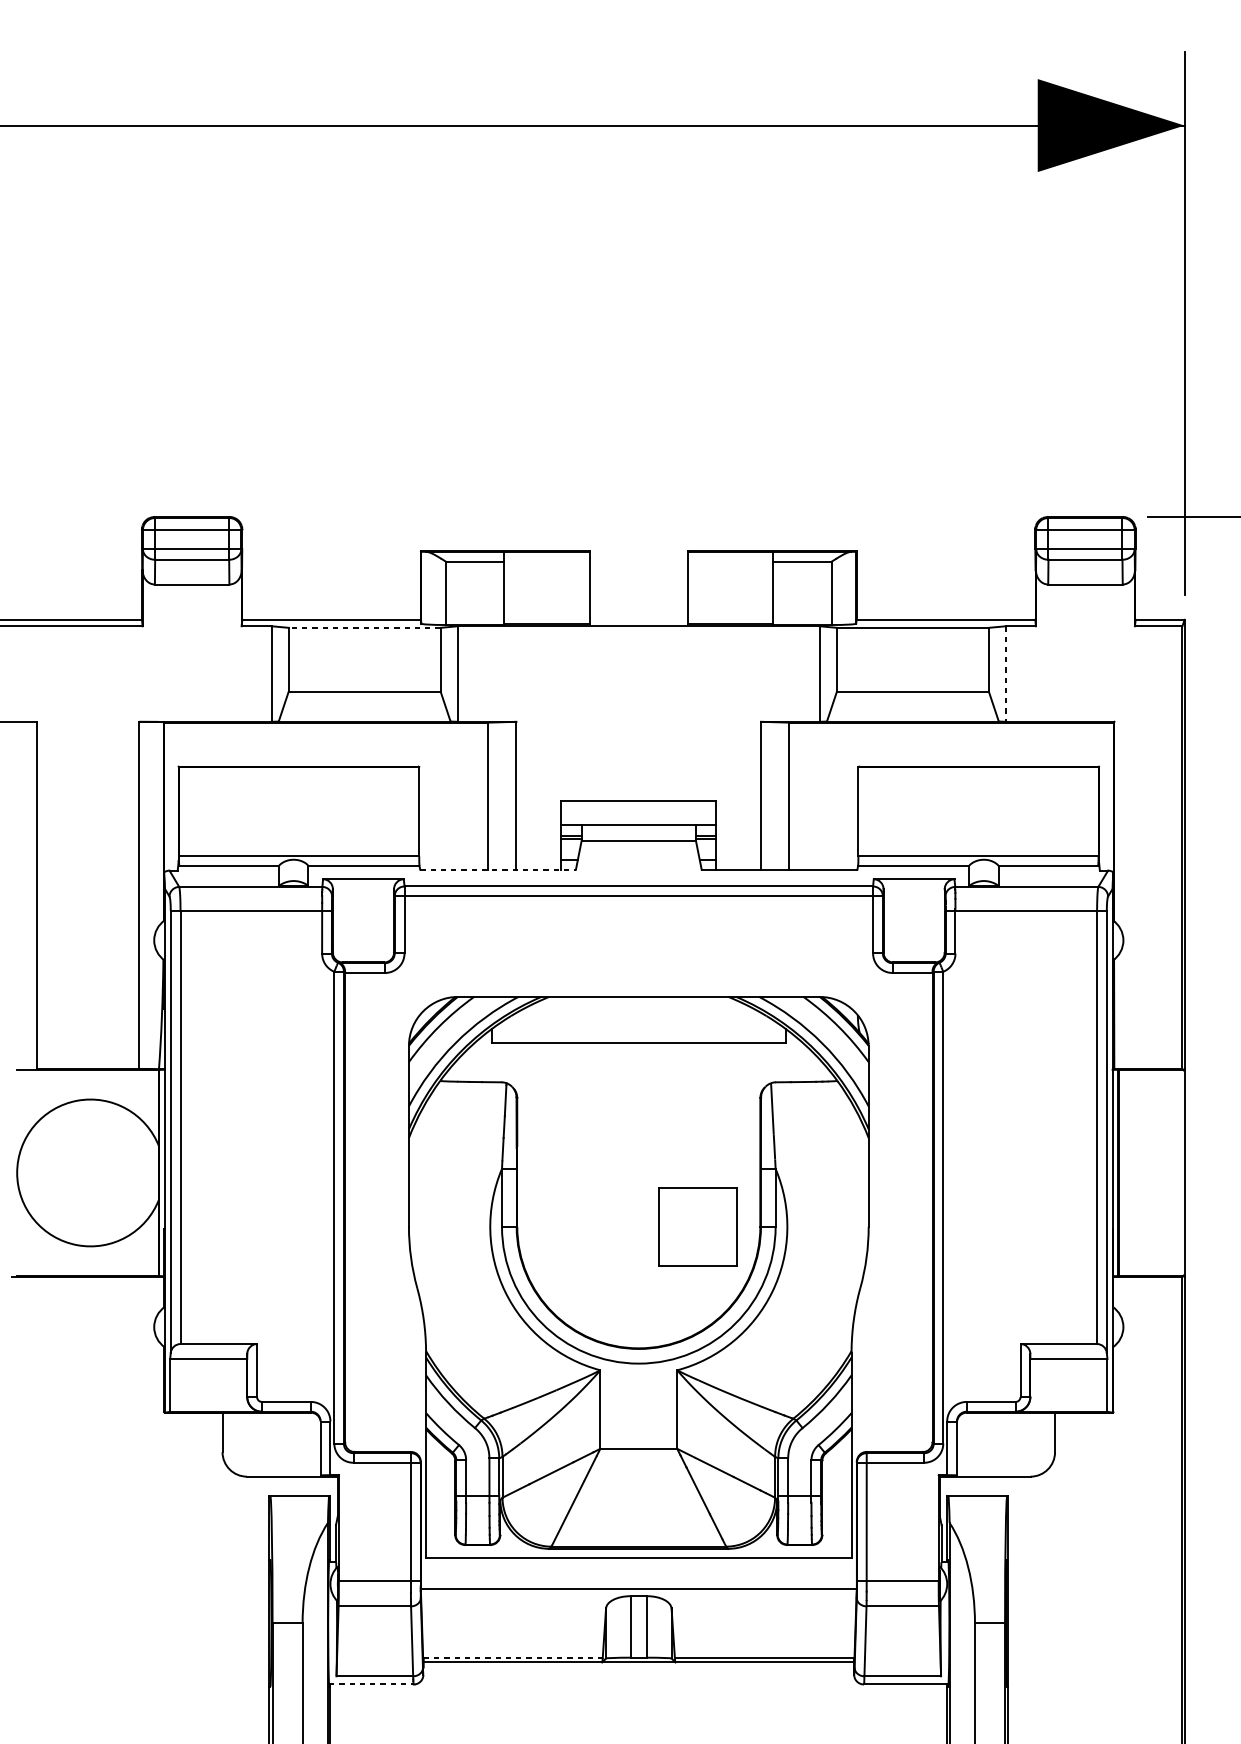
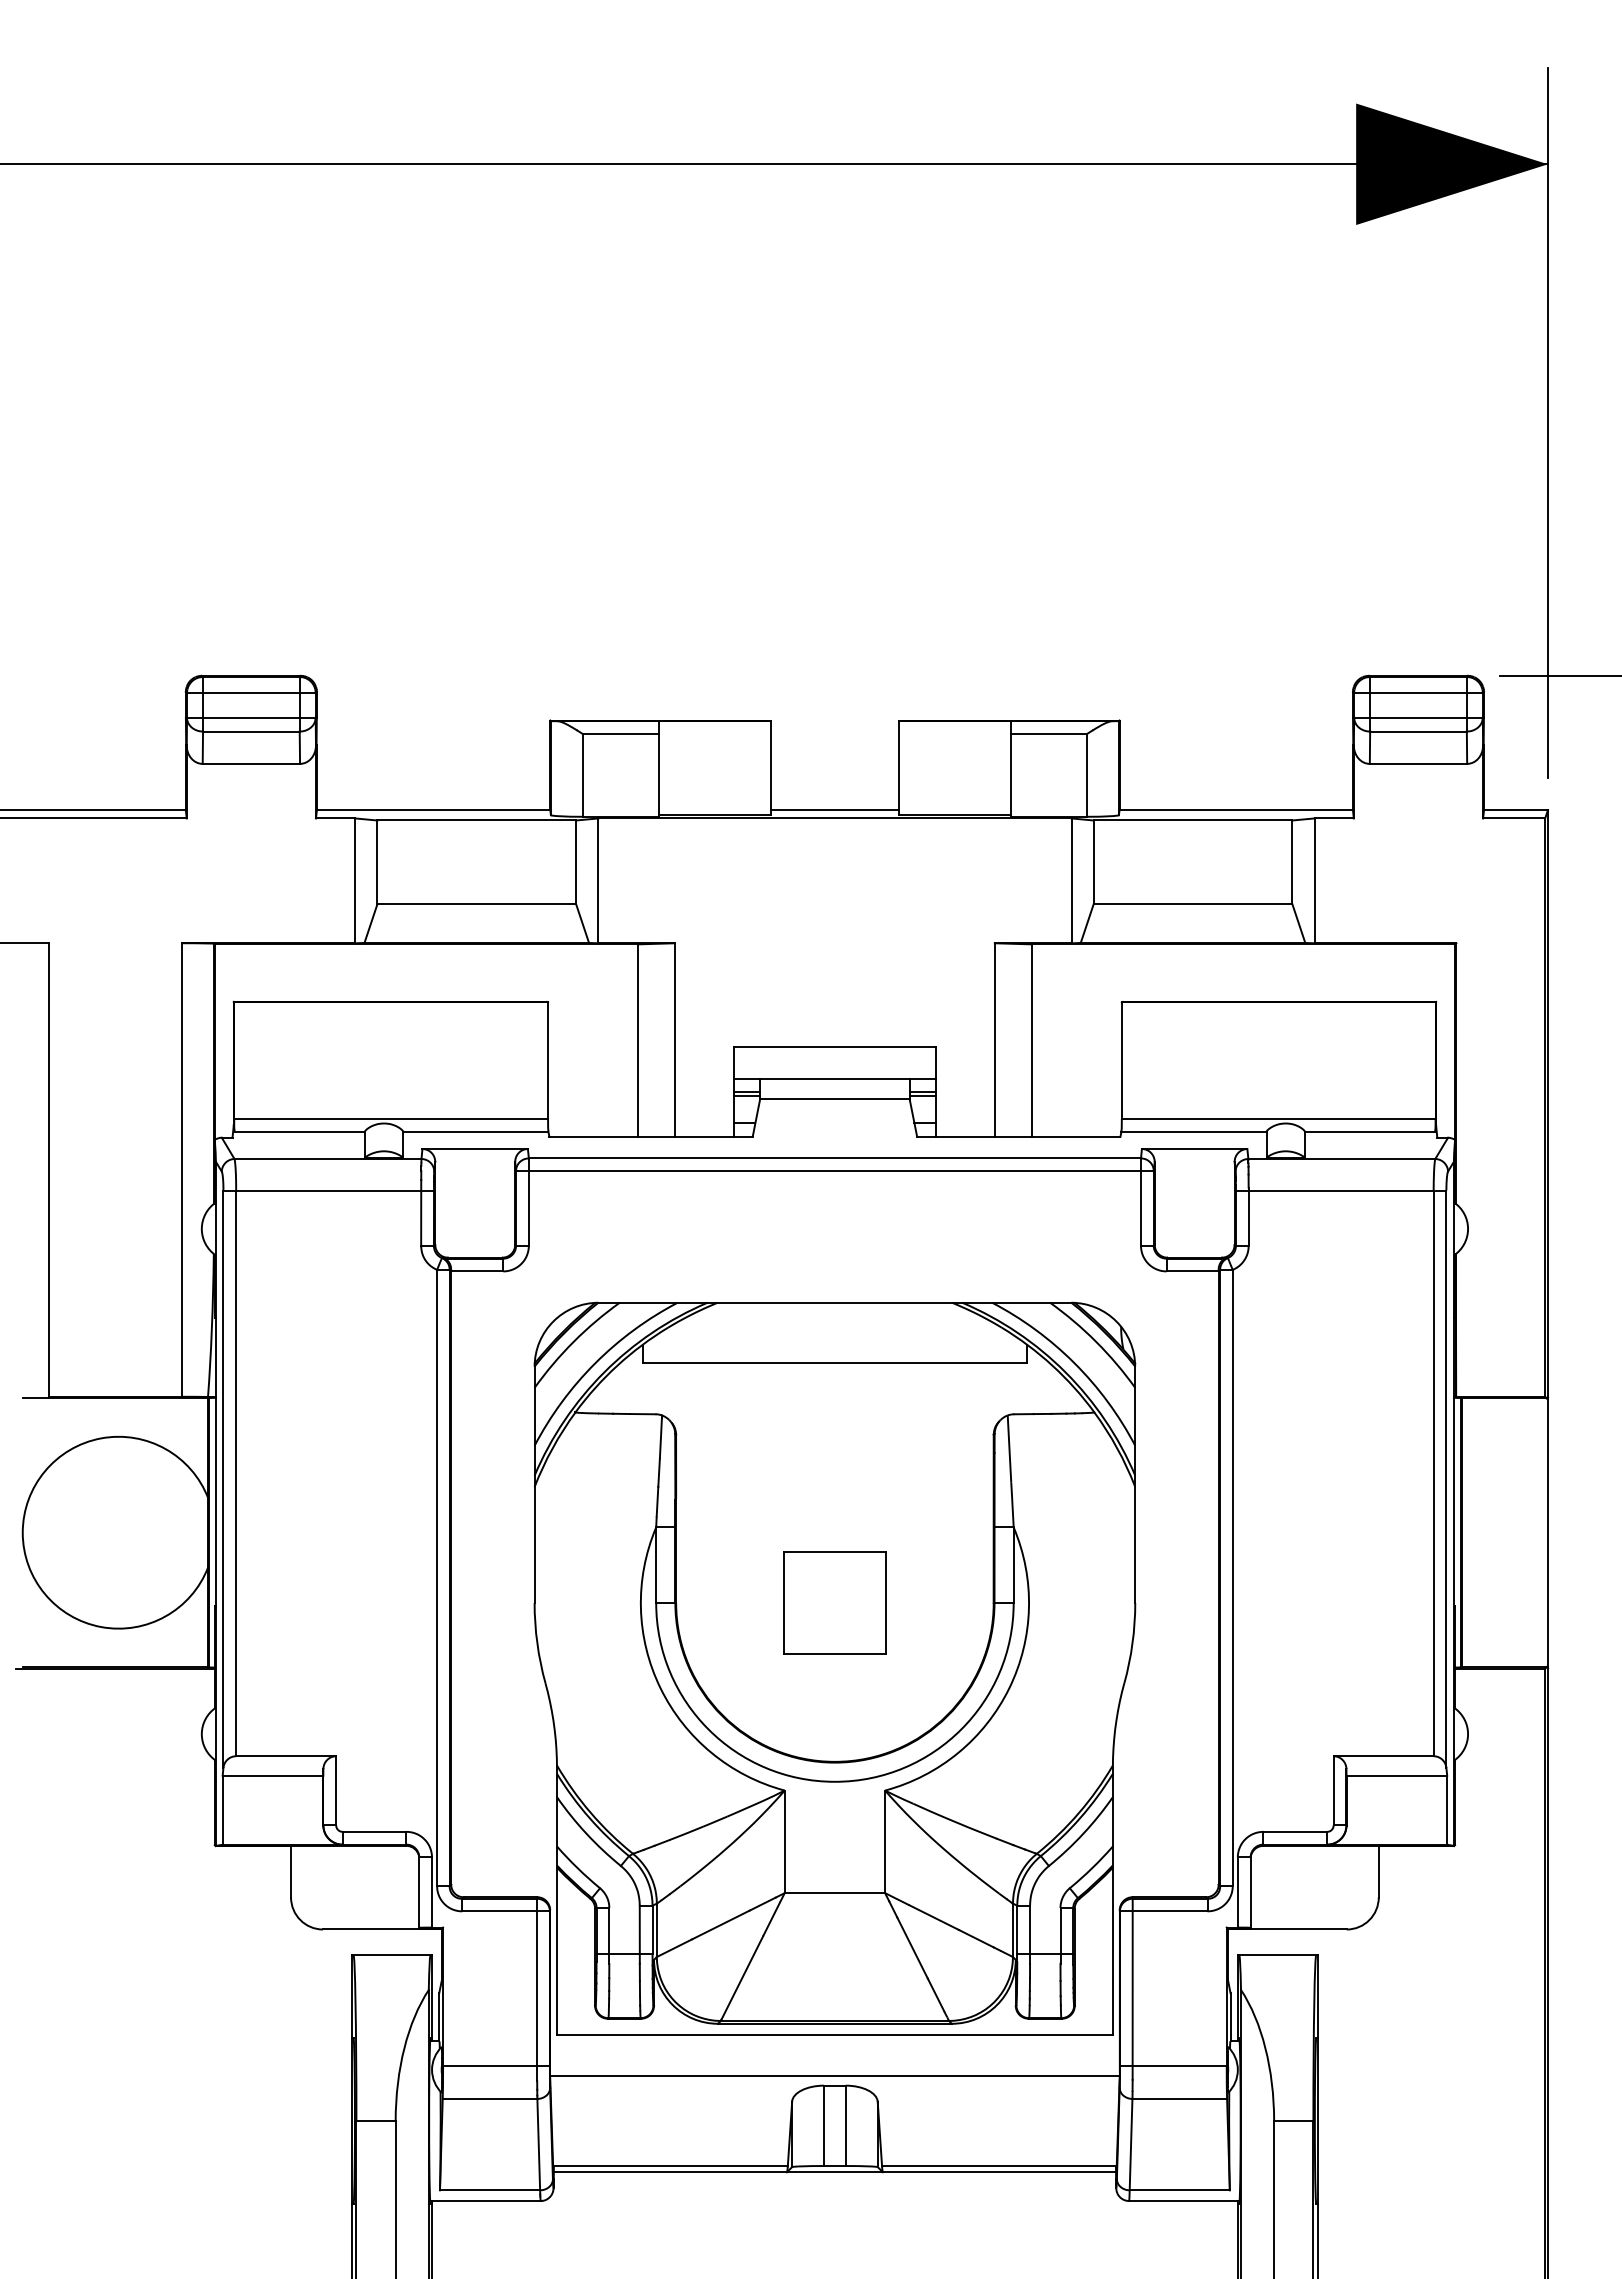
line: (638, 620) -> (834, 810), added
line: (364, 627) -> (476, 820), dashed -> solid
line: (1005, 674) -> (1314, 881), dashed -> solid
line: (498, 869) -> (651, 1136), dashed -> solid
part: (697, 1226) -> (834, 1602), moved
line: (512, 1658) -> (670, 2166), dashed -> solid
line: (372, 1684) -> (486, 2201), dashed -> solid

